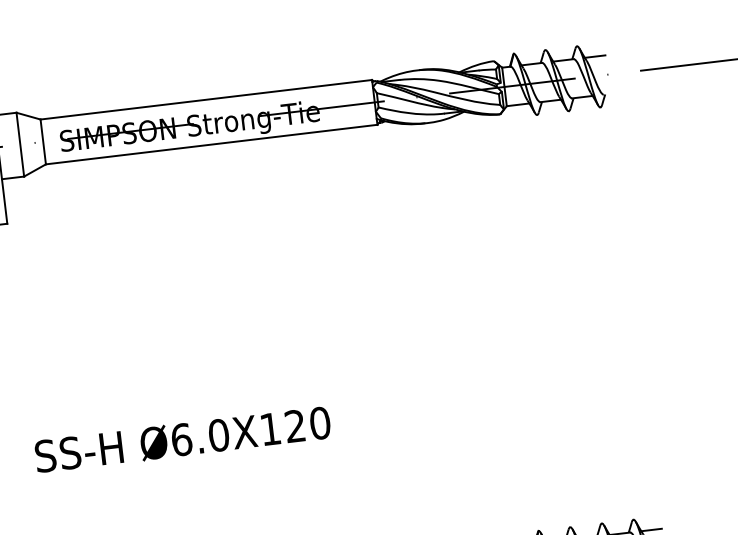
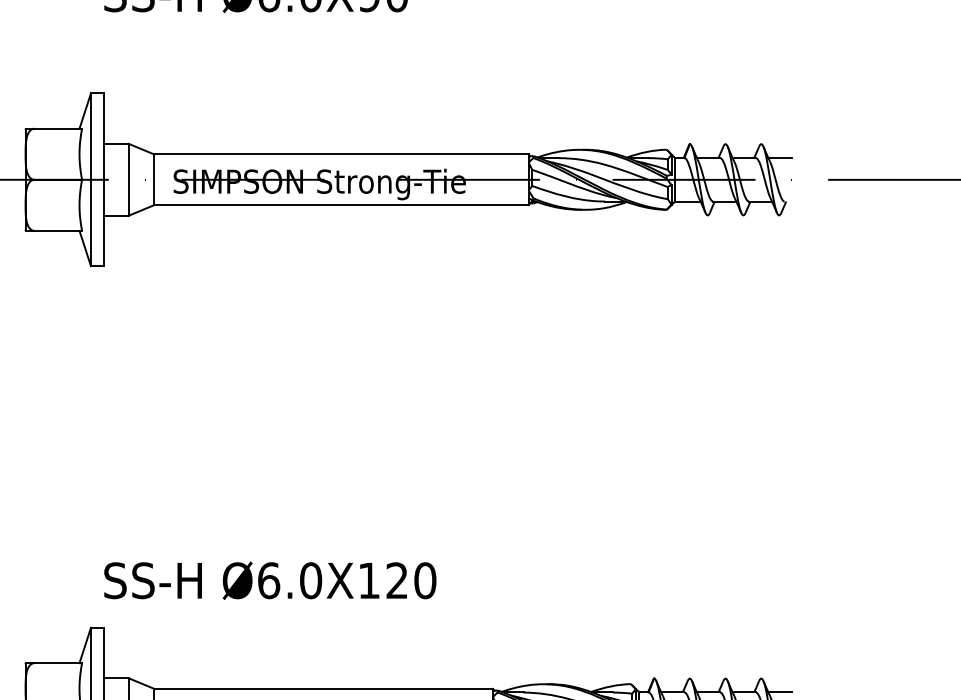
text: (183, 439) -> (270, 580), moved

